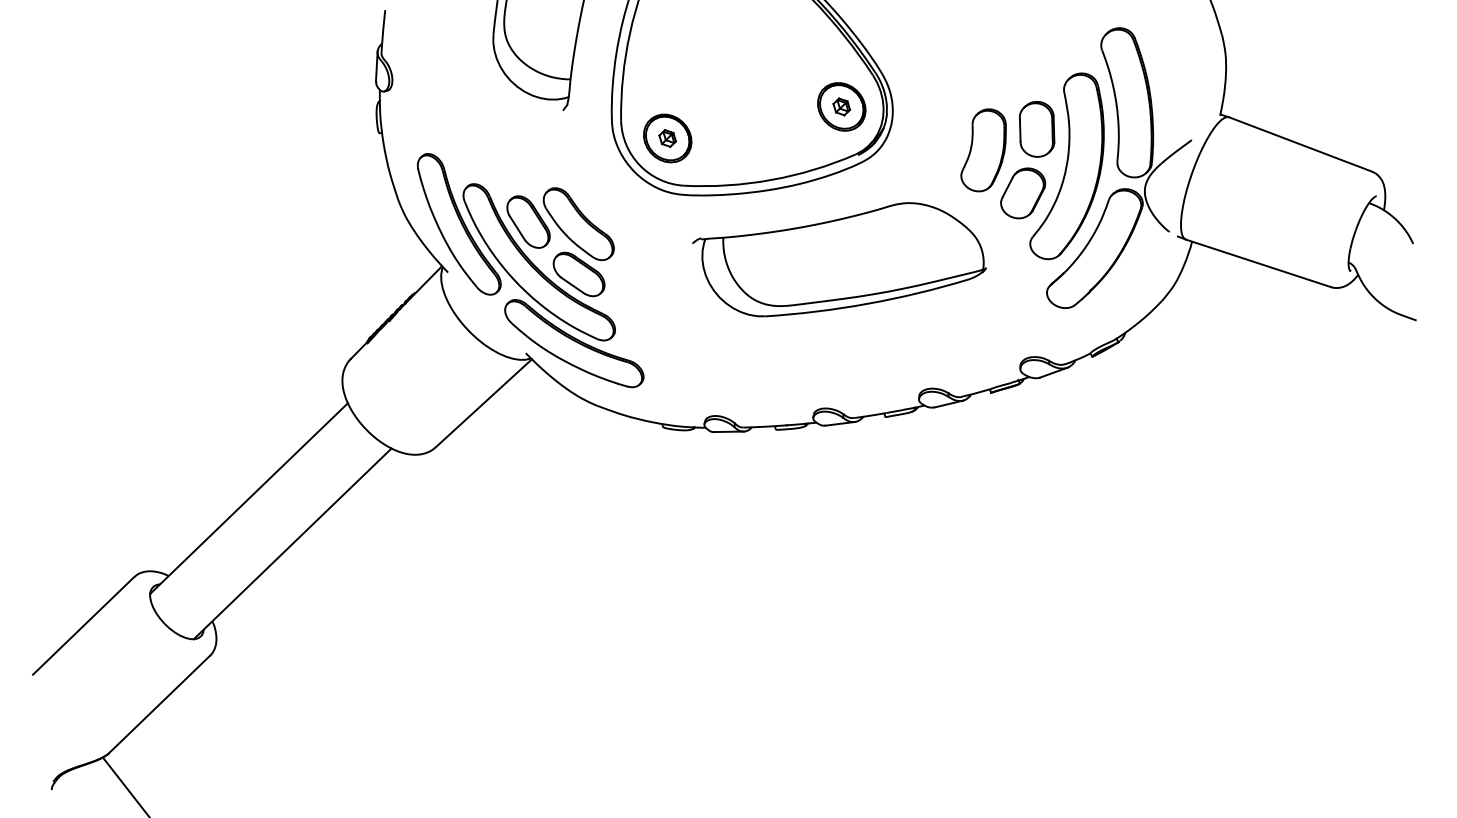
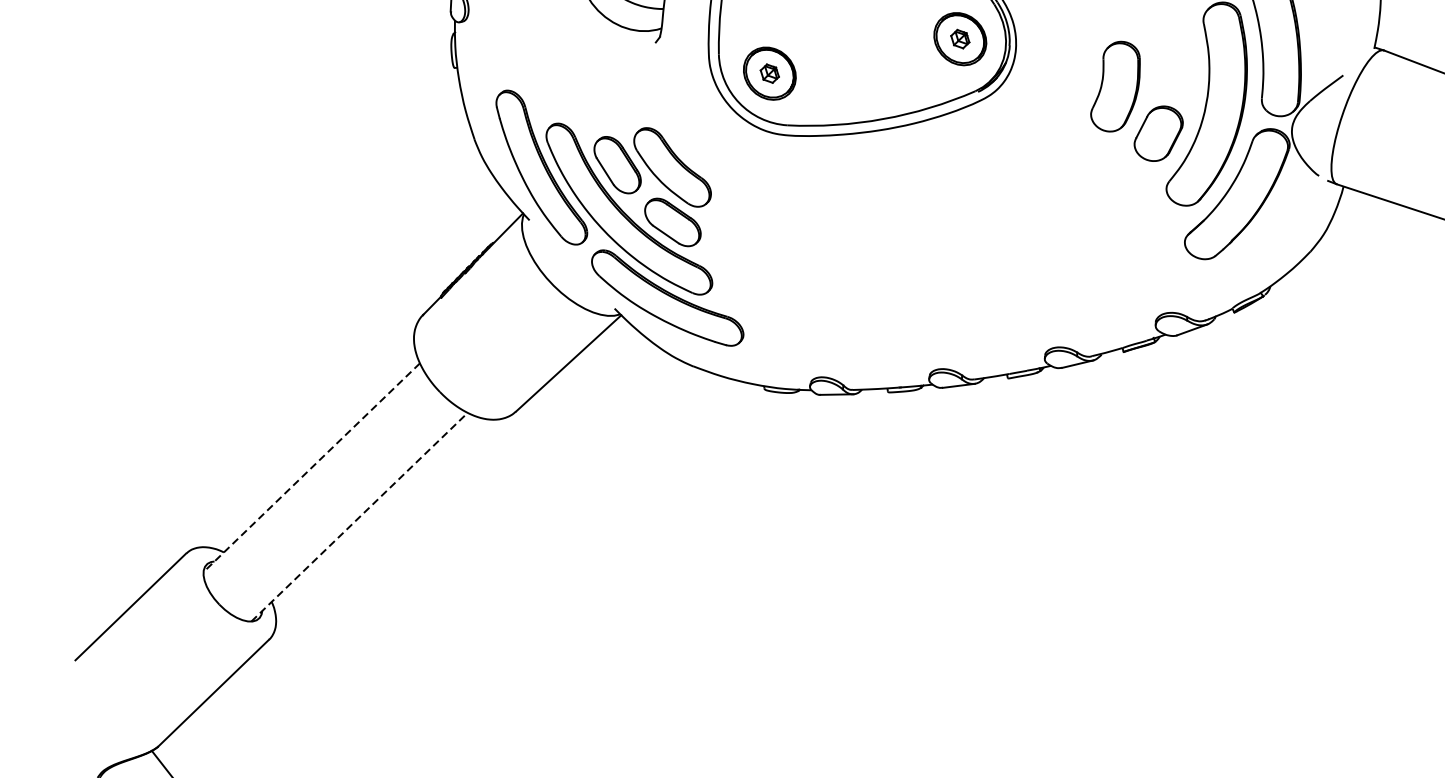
part: (1037, 129) -> (1174, 63), removed
part: (839, 259) -> (957, 206), removed
line: (248, 498) -> (311, 467), solid -> dashed
line: (293, 543) -> (360, 516), solid -> dashed

